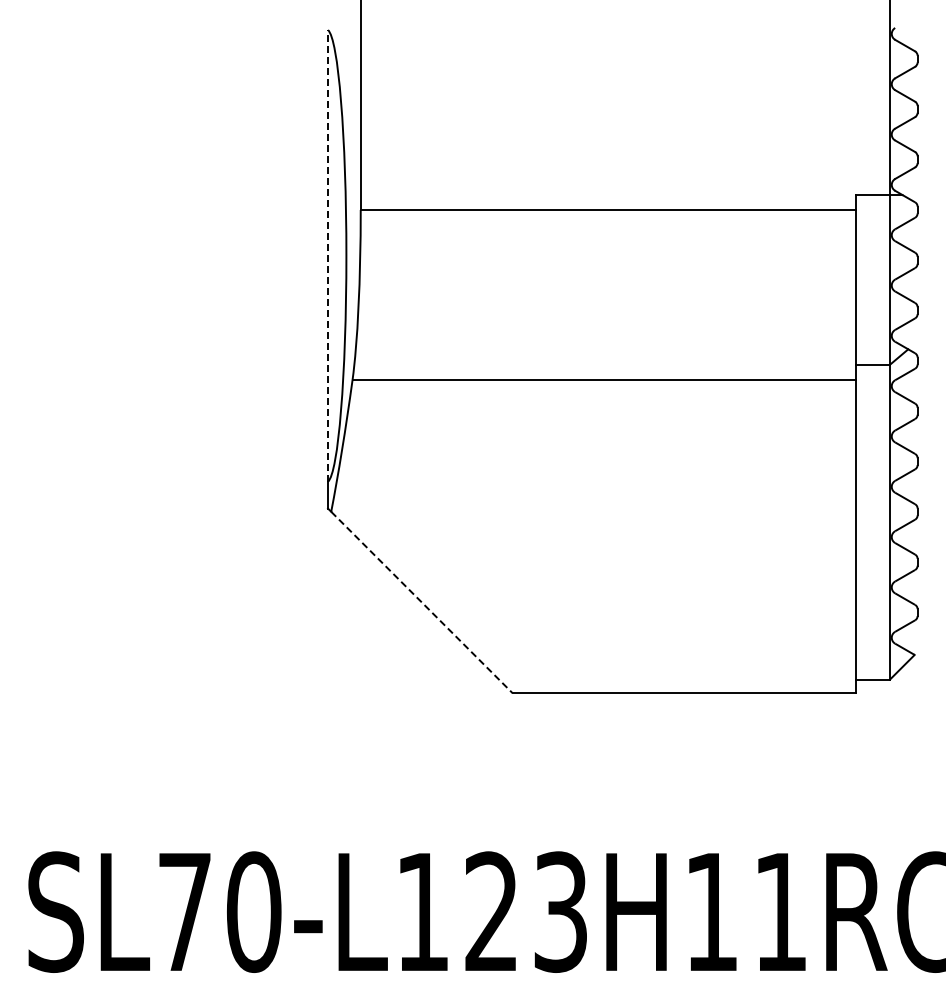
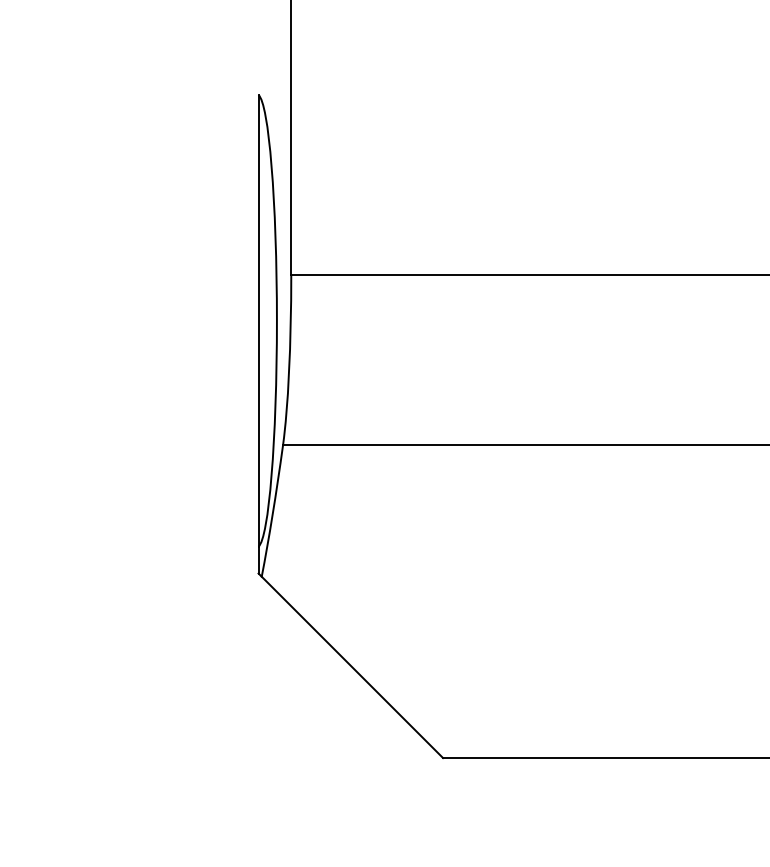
line: (328, 255) -> (259, 320), dashed -> solid
line: (422, 602) -> (353, 667), dashed -> solid

